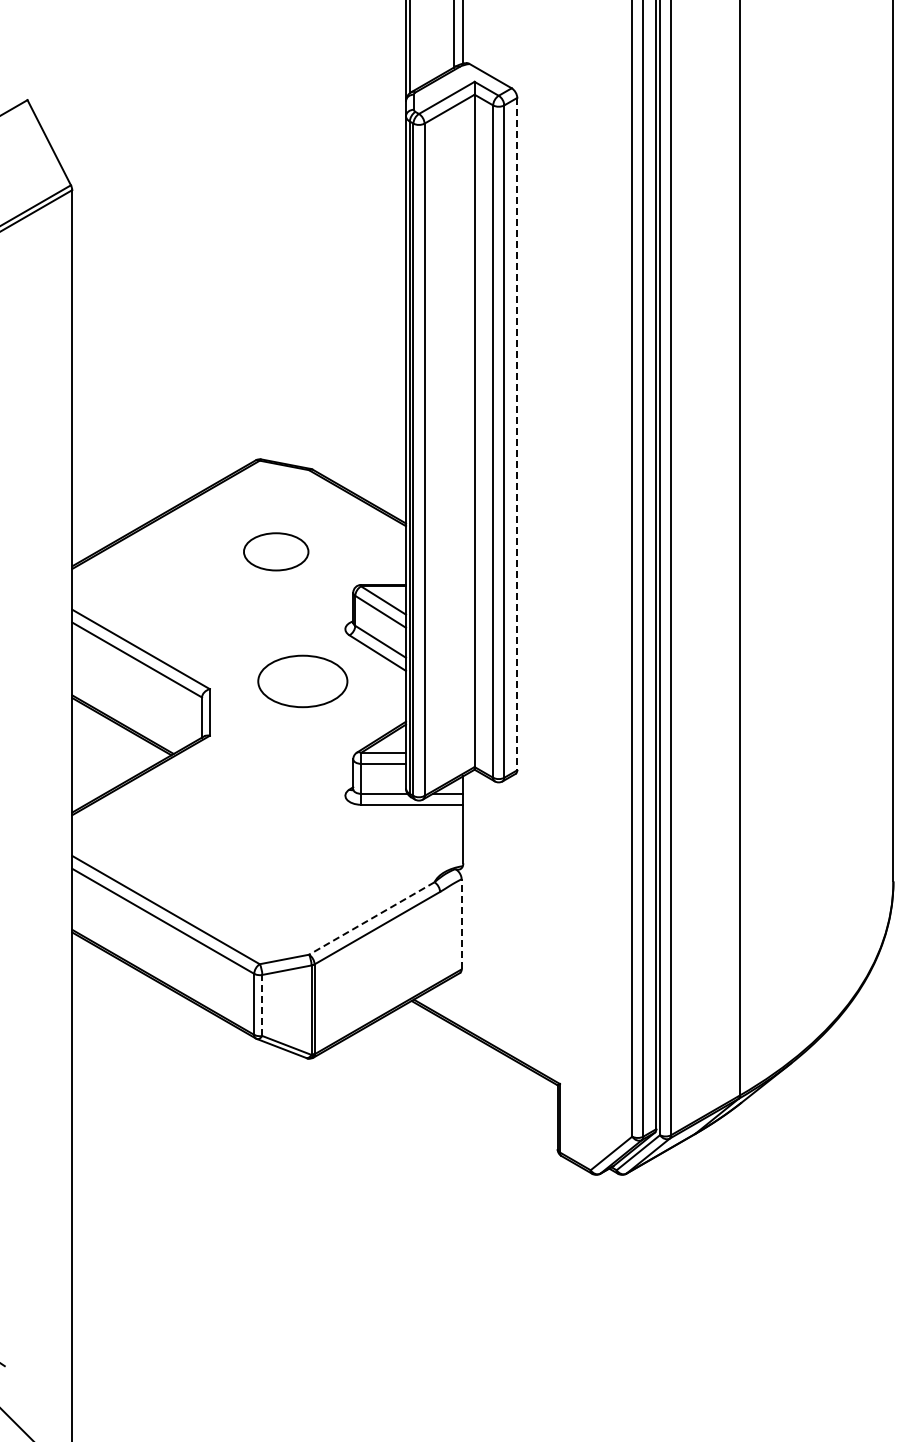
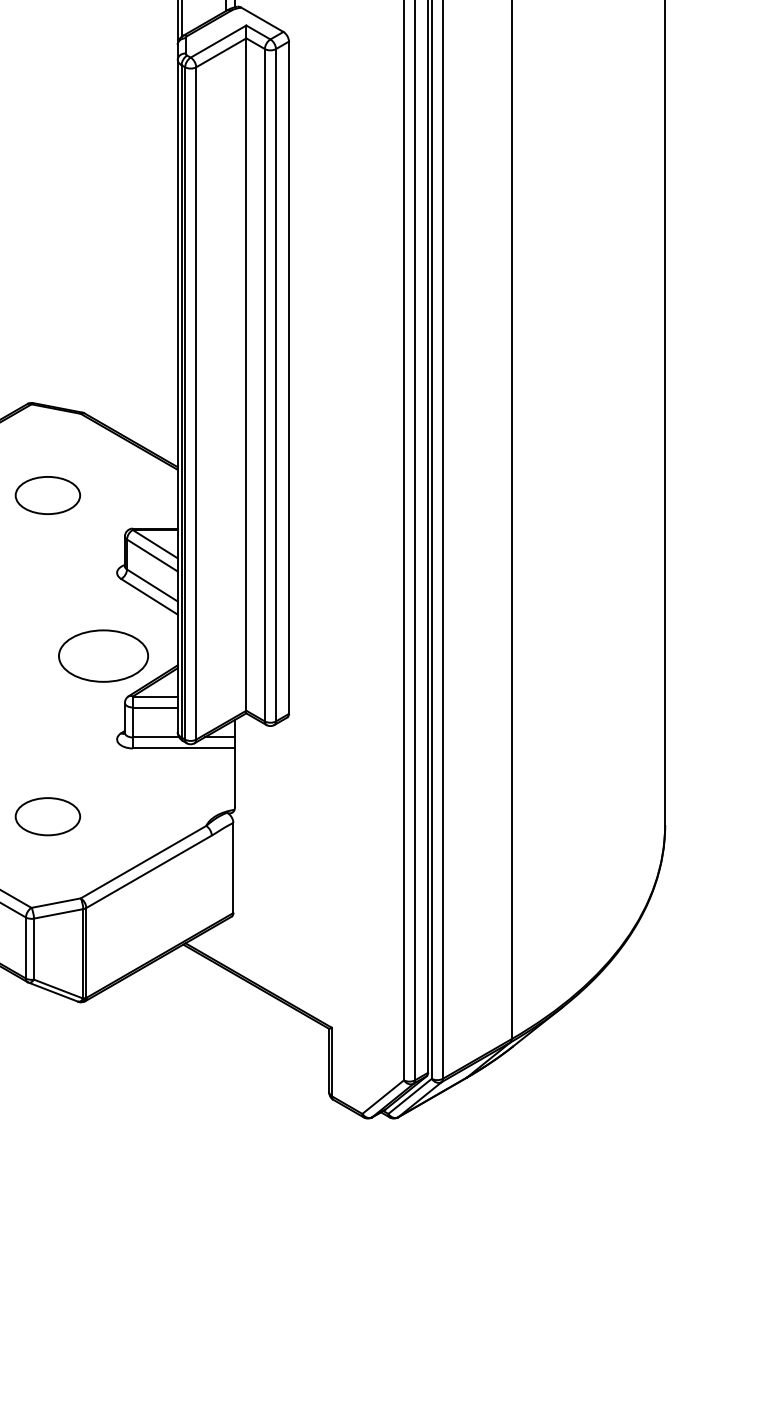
line: (517, 434) -> (289, 378), dashed -> solid
part: (302, 681) -> (103, 656), moved
part: (276, 872) -> (48, 816), added
line: (371, 918) -> (143, 862), dashed -> solid
line: (461, 923) -> (233, 867), dashed -> solid
line: (262, 1005) -> (34, 949), dashed -> solid

